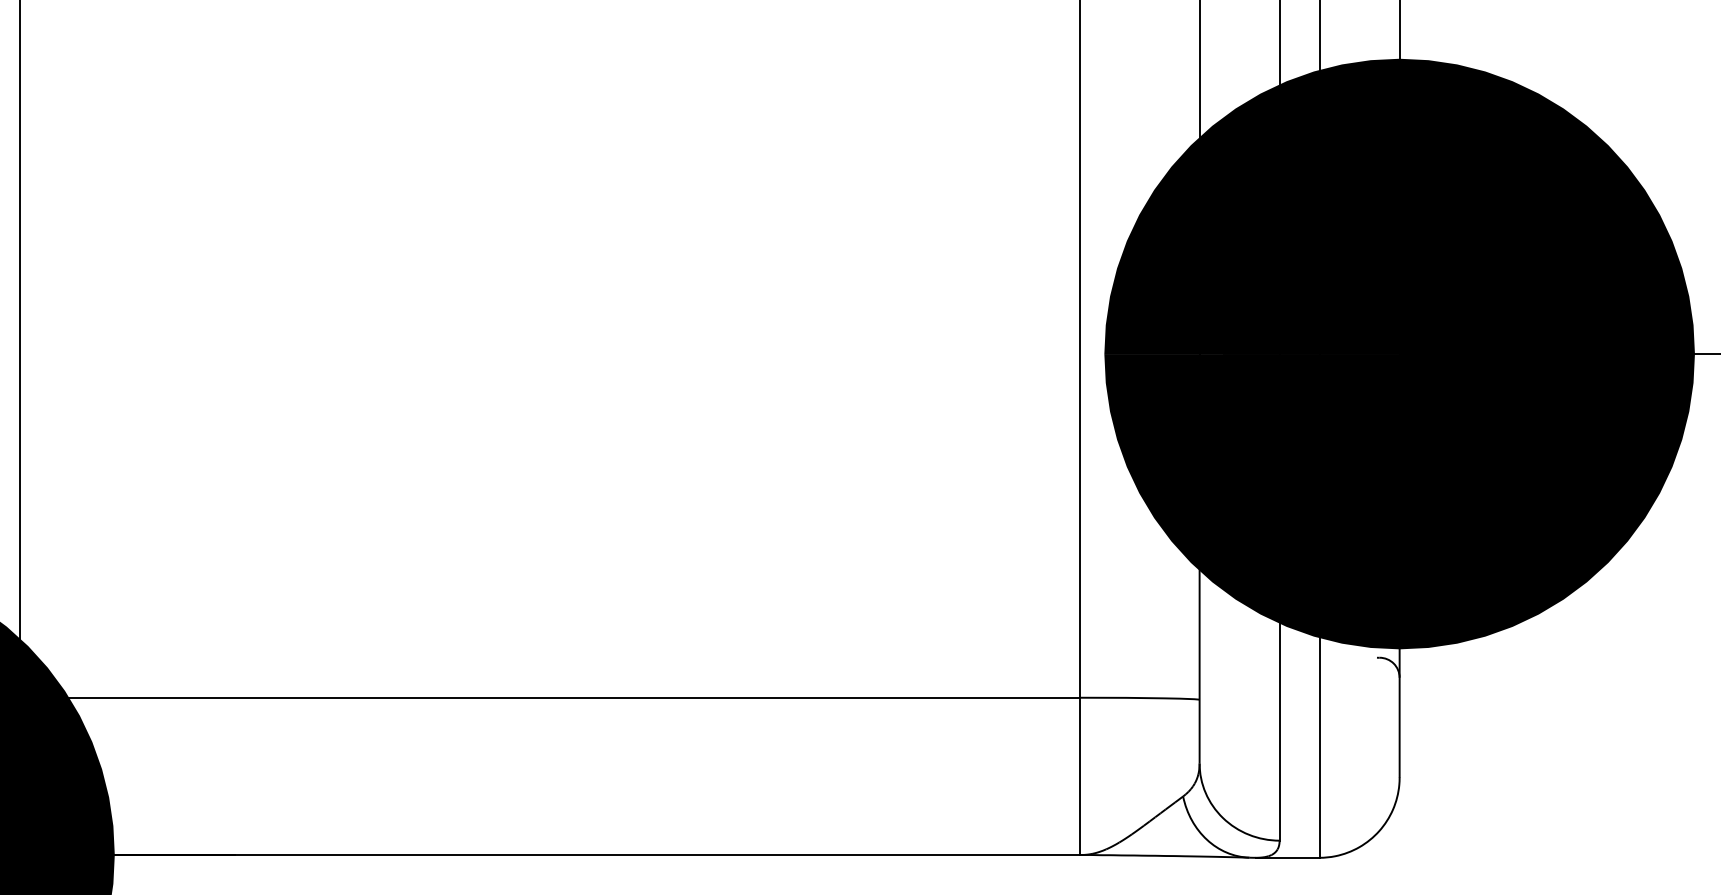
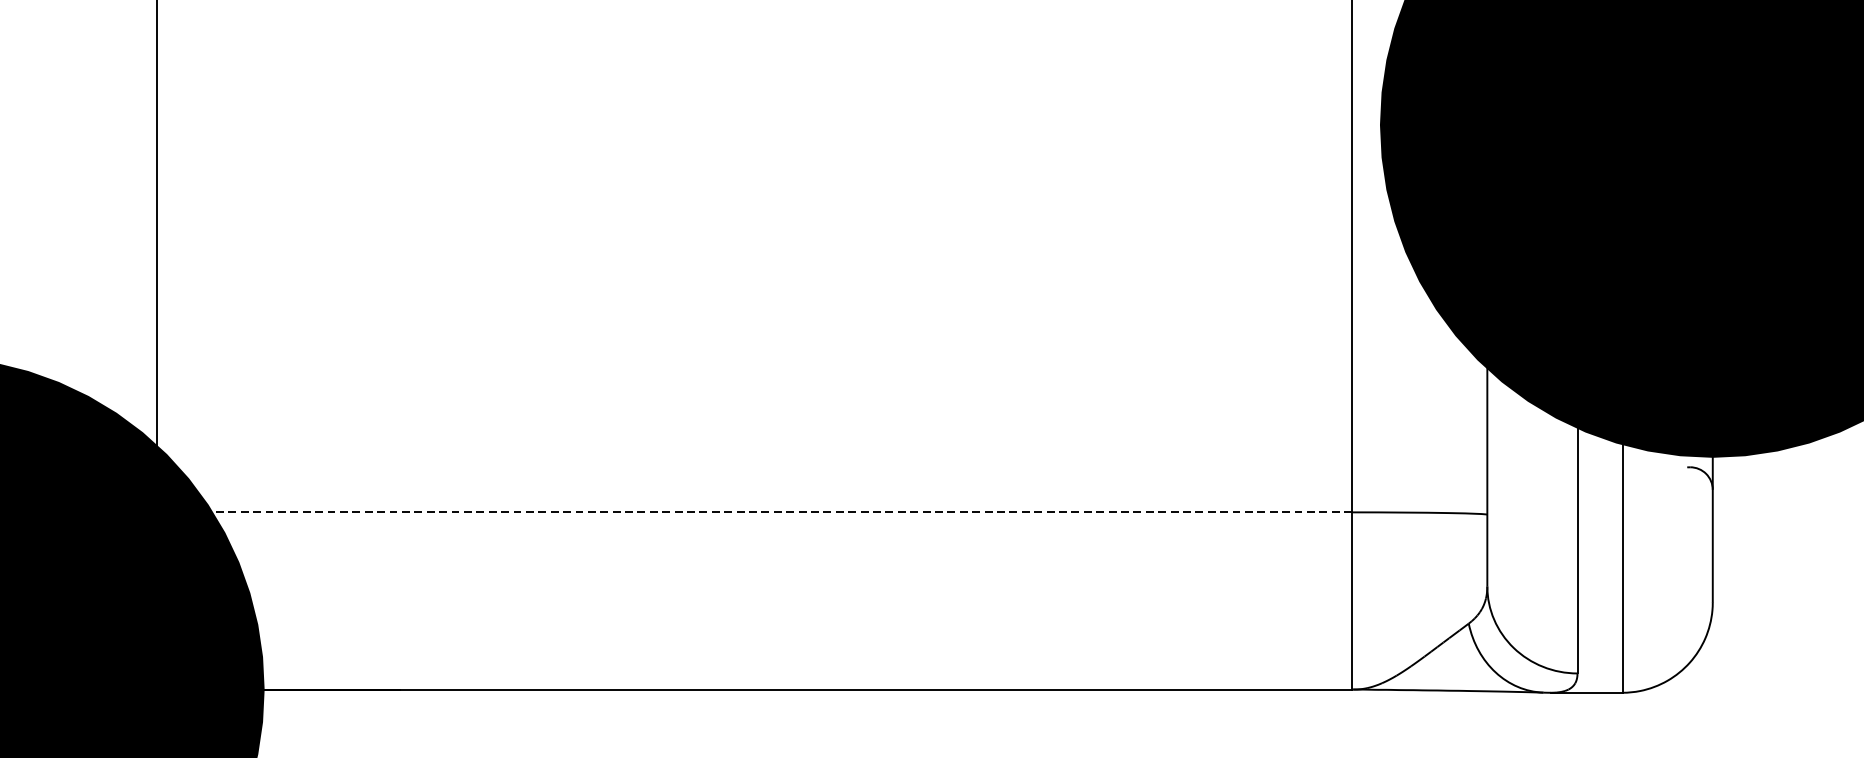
line: (549, 697) -> (754, 512), solid -> dashed

